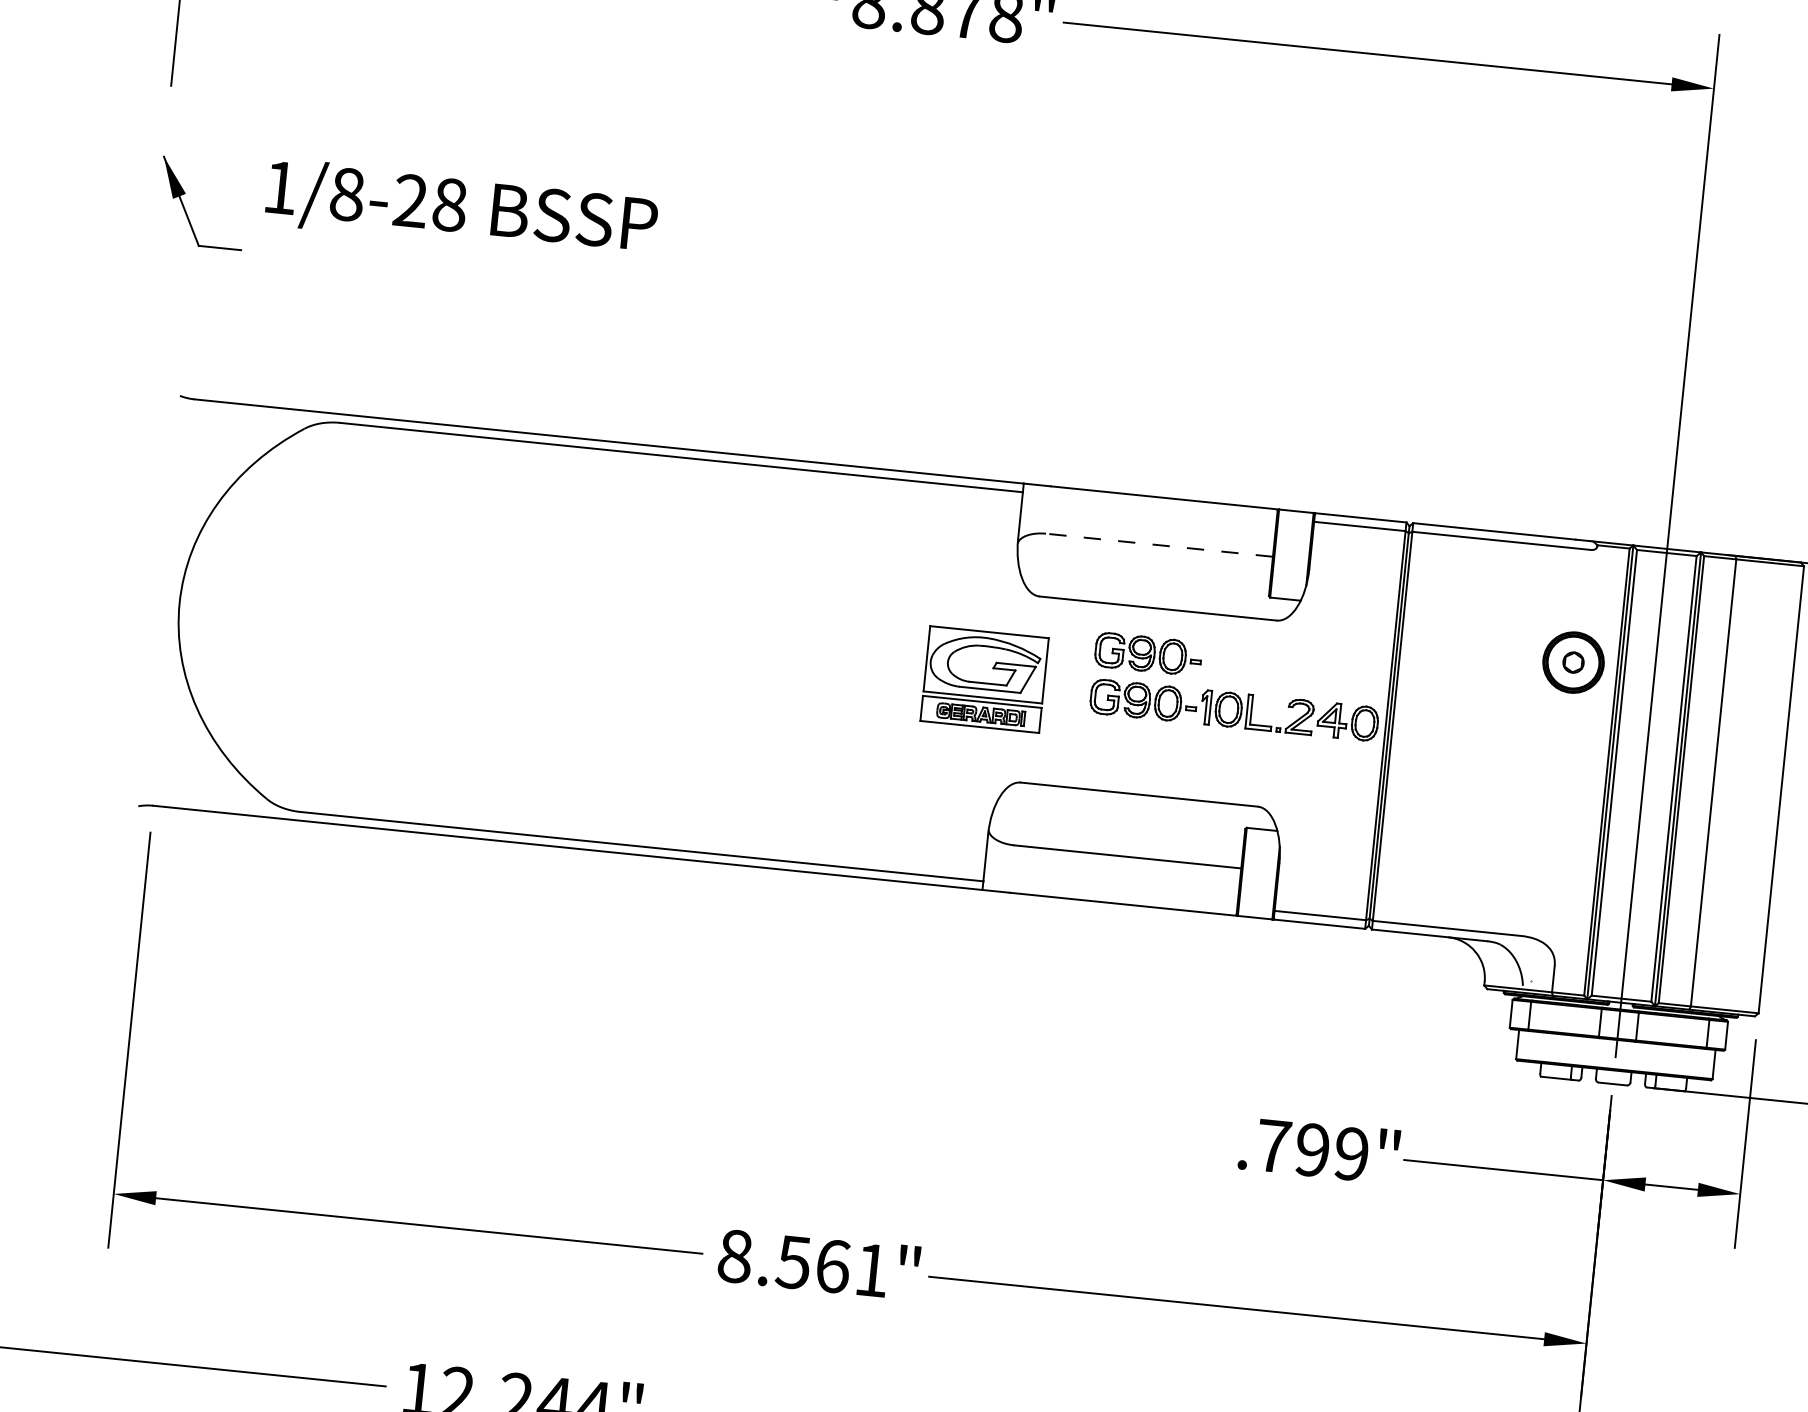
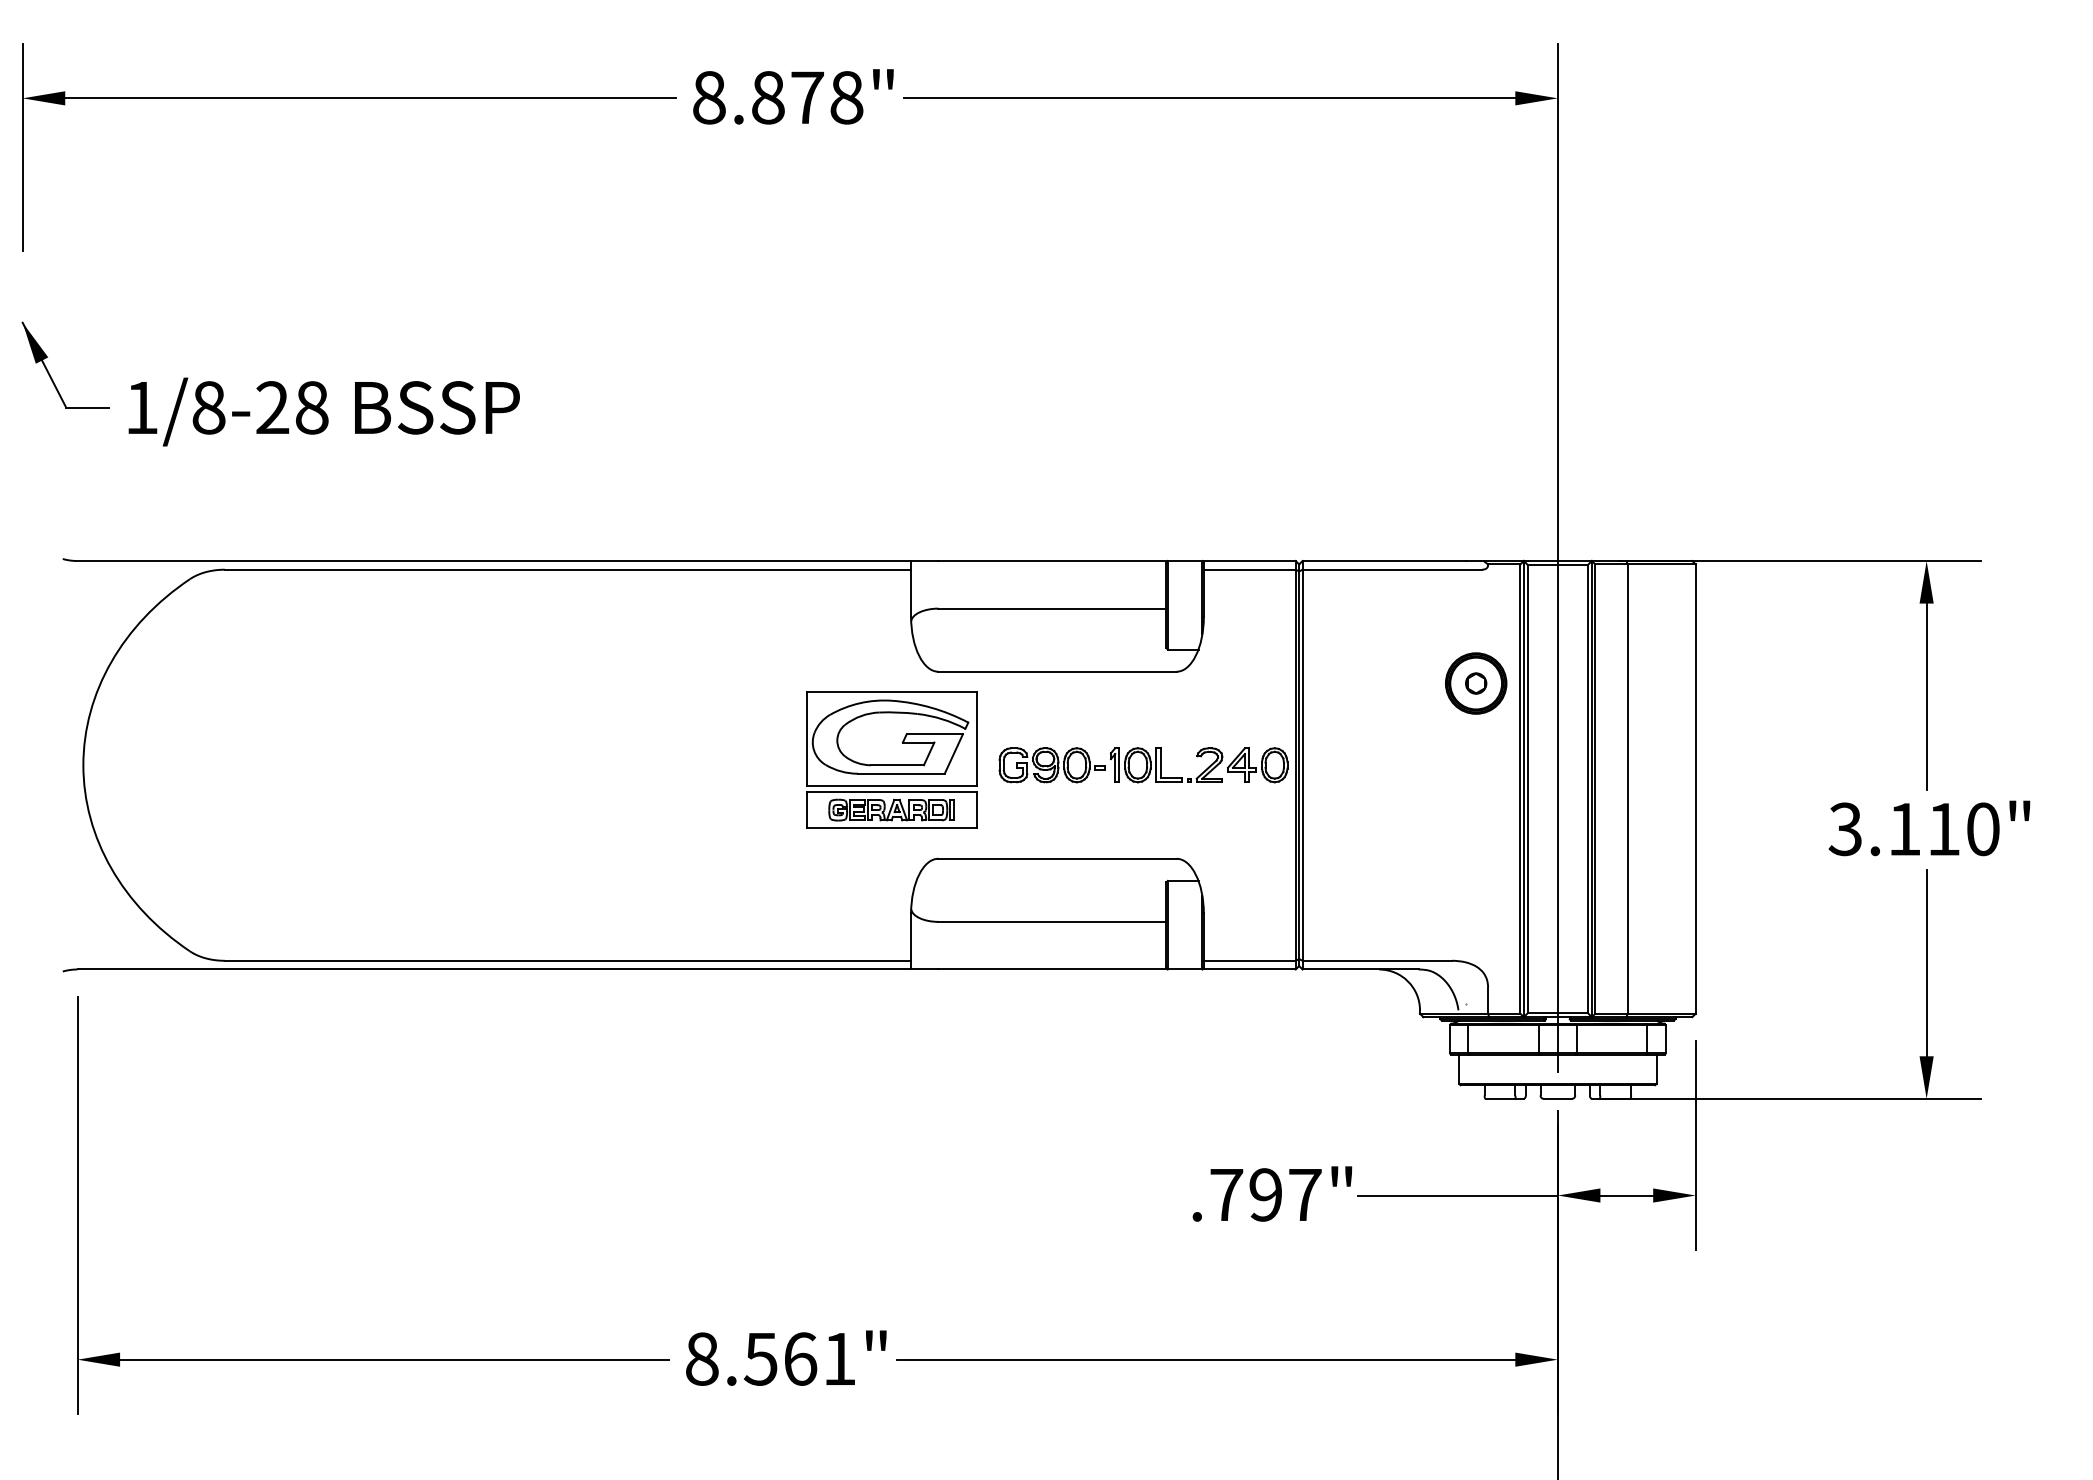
text: (460, 209) -> (323, 411), moved
line: (1158, 545) -> (1051, 608), dashed -> solid
part: (1147, 654) -> (1051, 718), removed
part: (984, 679) -> (891, 759), size x1.43
text: (1352, 1153) -> (1305, 1194), .799" -> .797"

